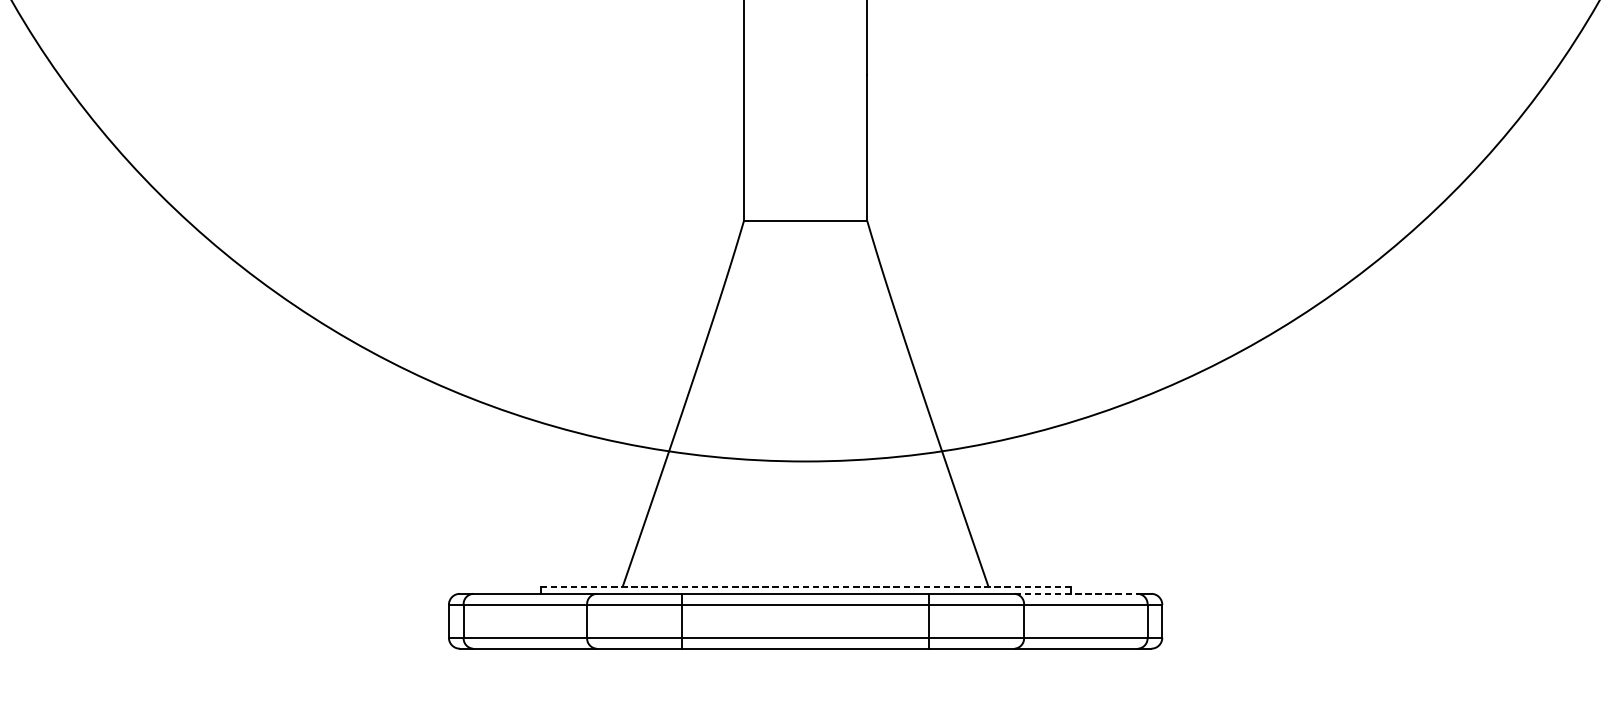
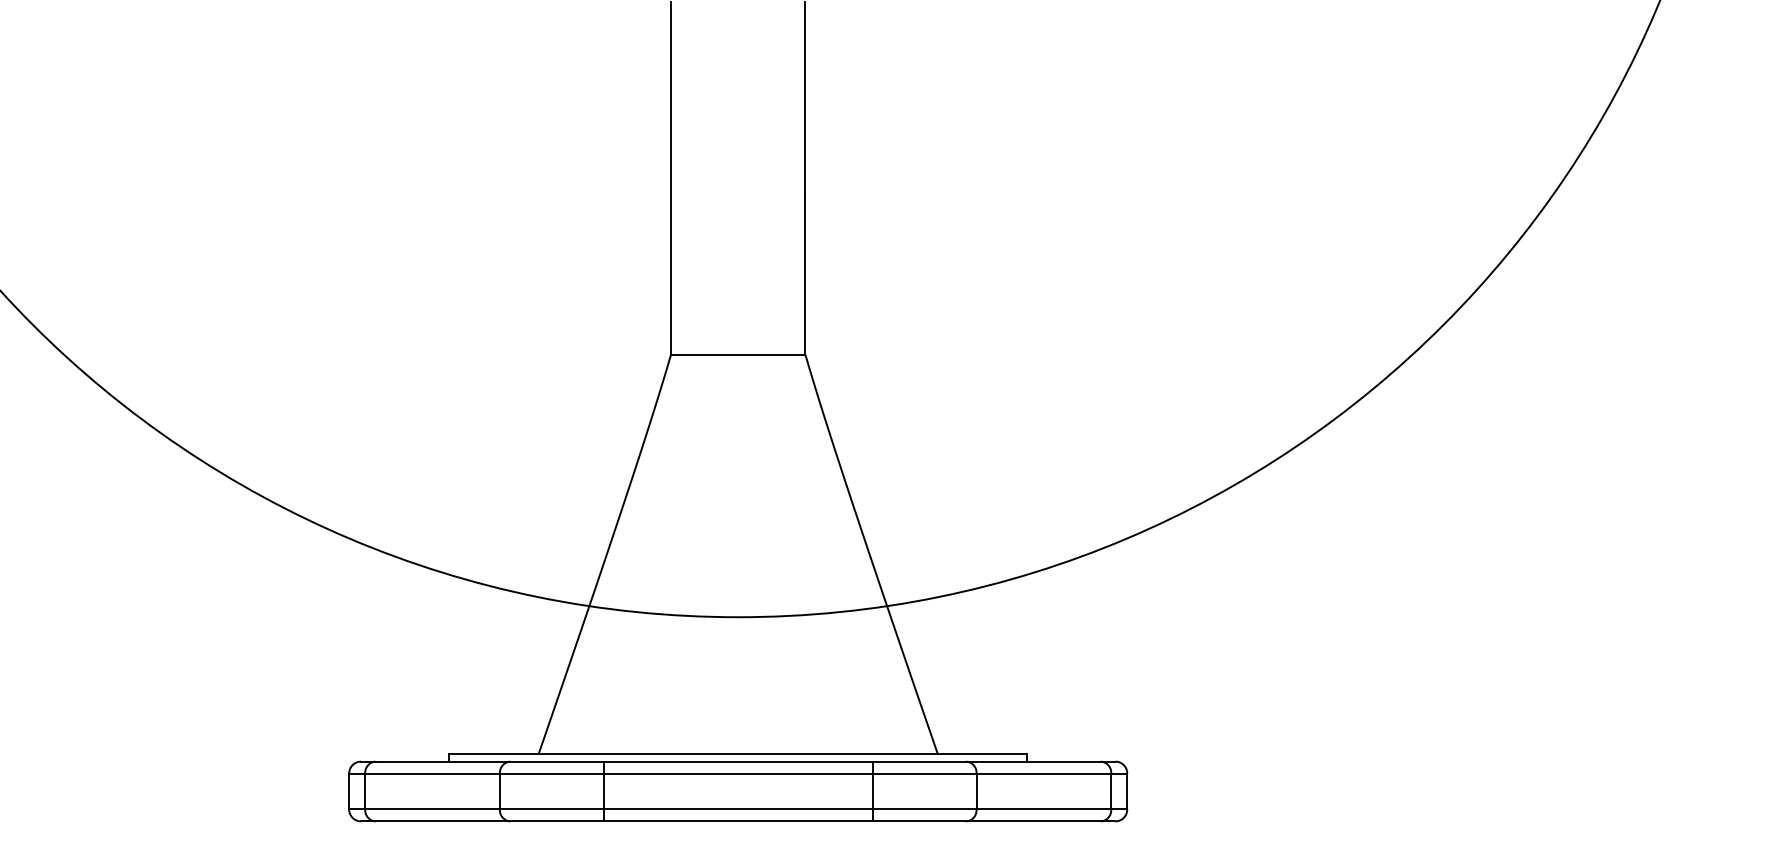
line: (805, 586) -> (738, 753), dashed -> solid
line: (1077, 593) -> (1034, 761), dashed -> solid

